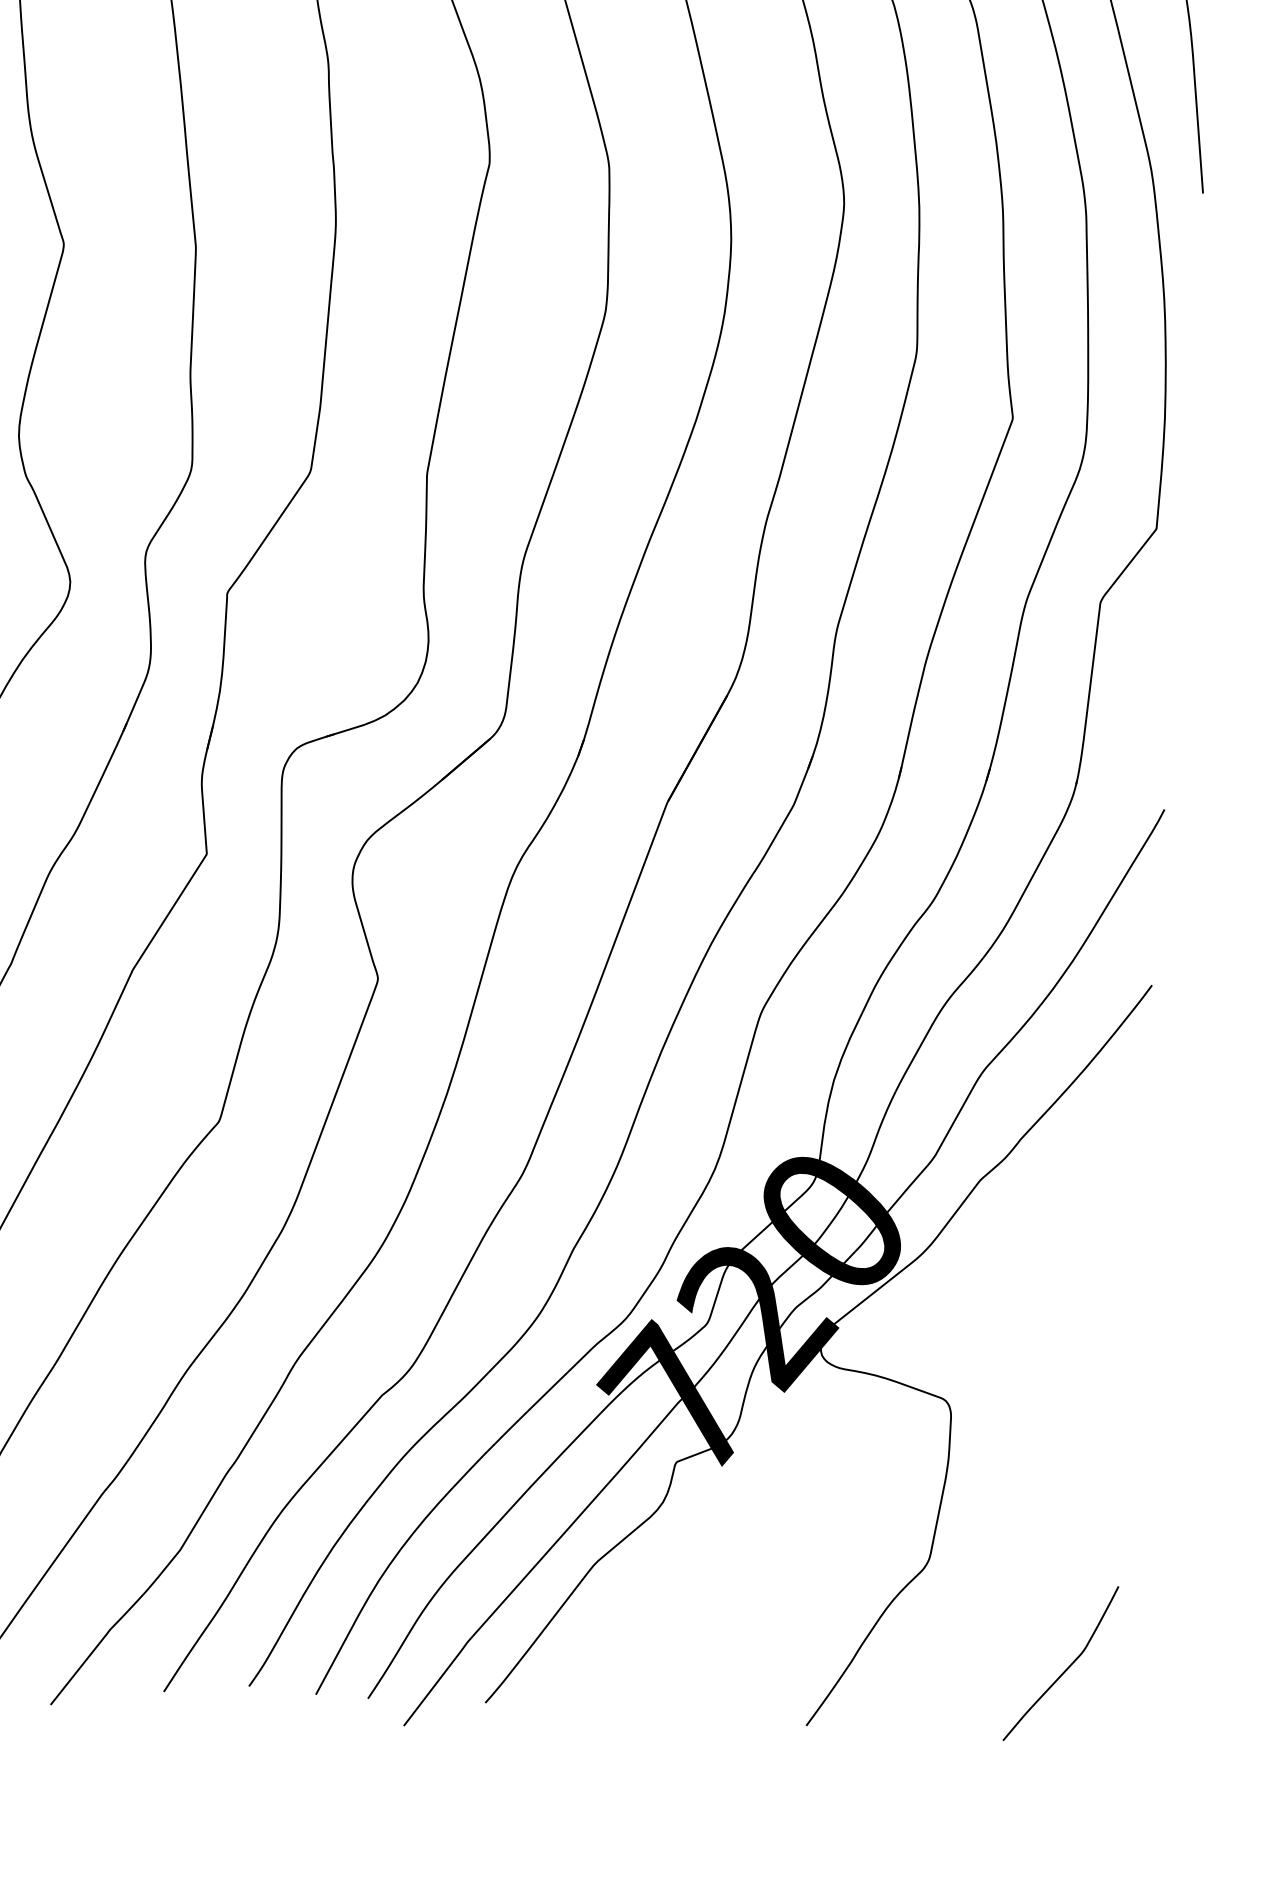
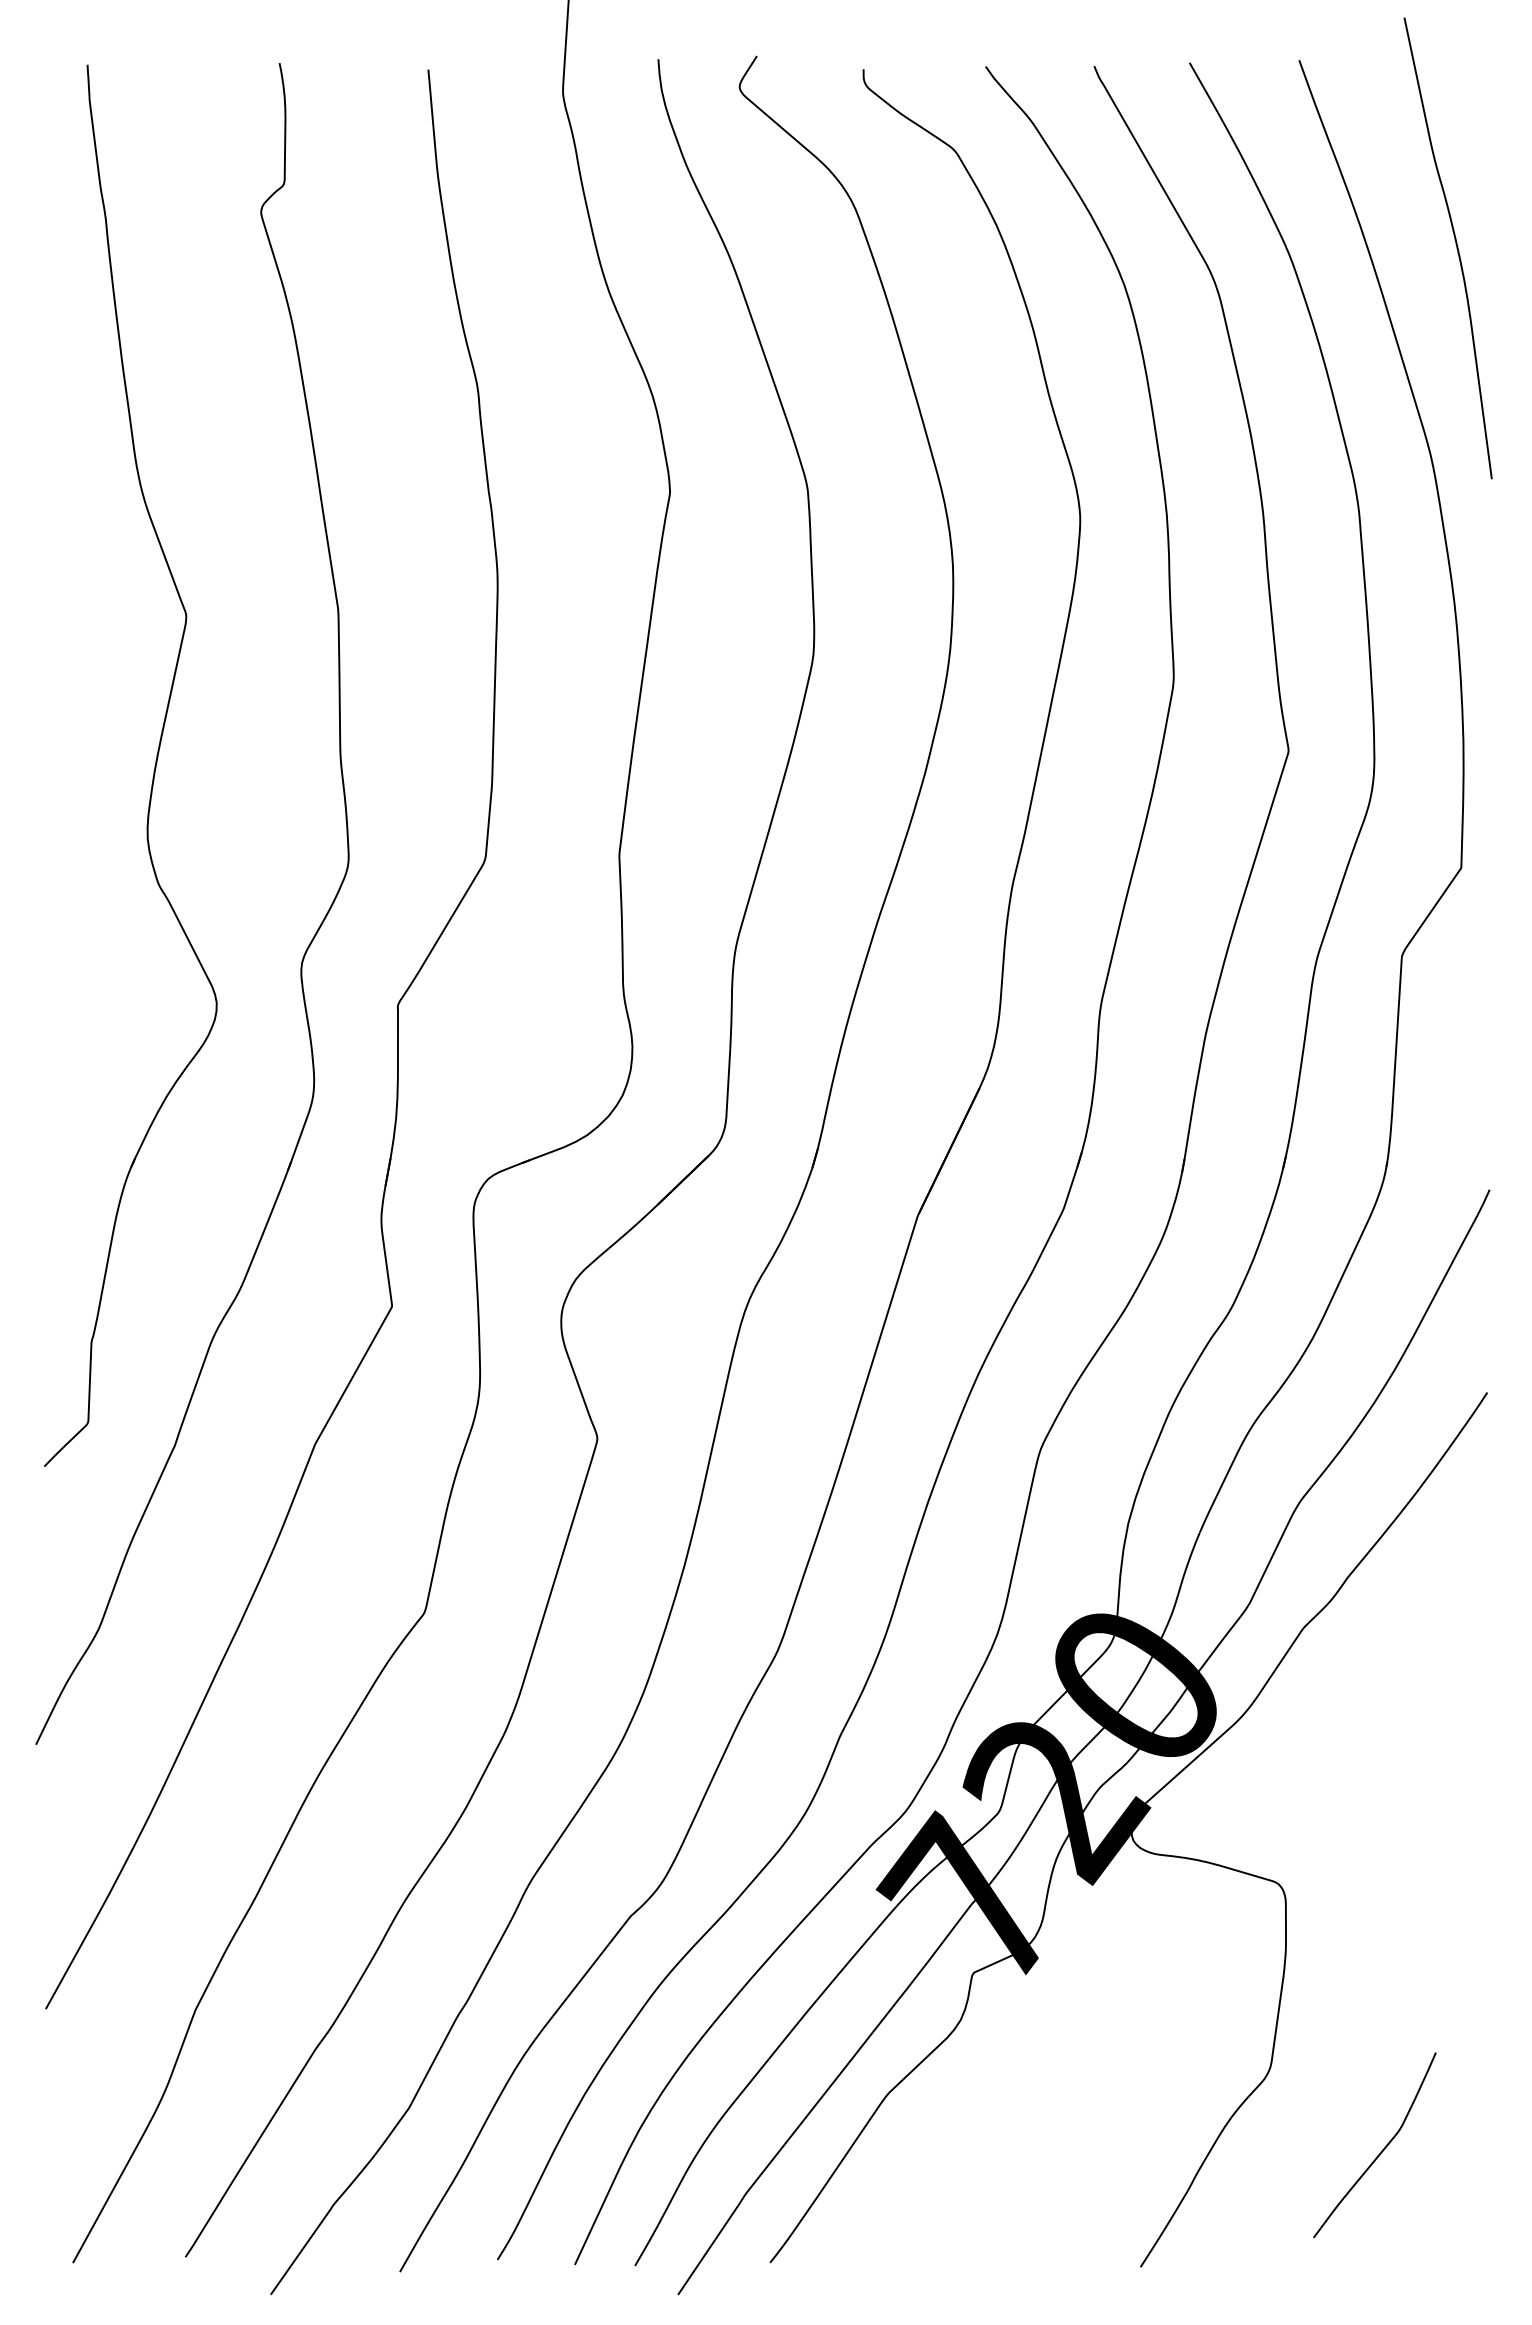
curve: (1066, 1668) -> (1381, 2150), moved

